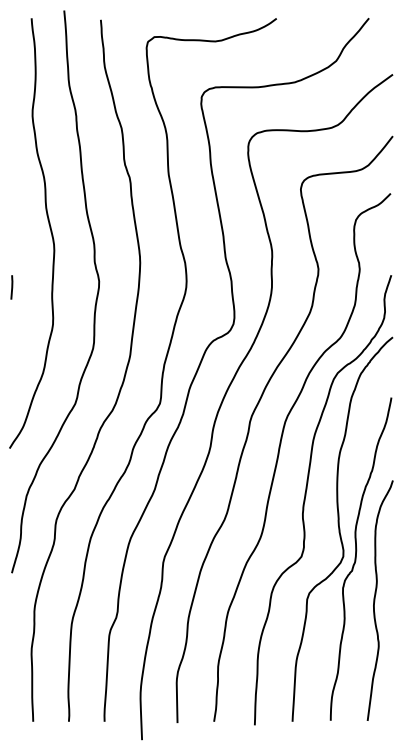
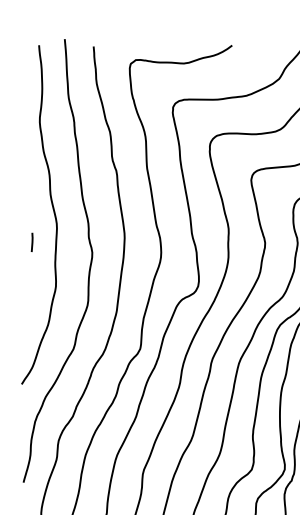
line: (11, 287) -> (31, 242), moved

